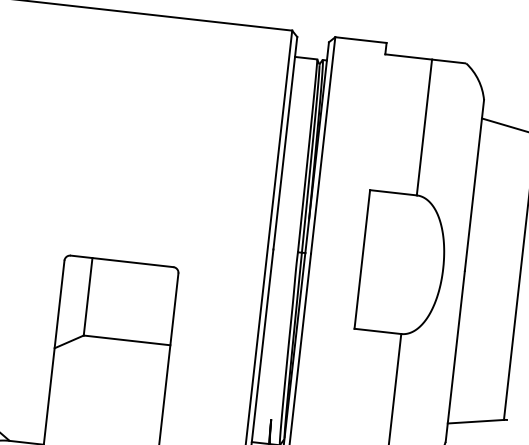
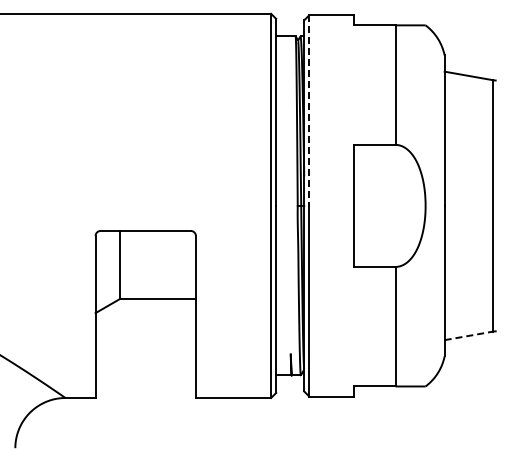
line: (323, 146) -> (309, 111), solid -> dashed
line: (475, 421) -> (468, 335), solid -> dashed

